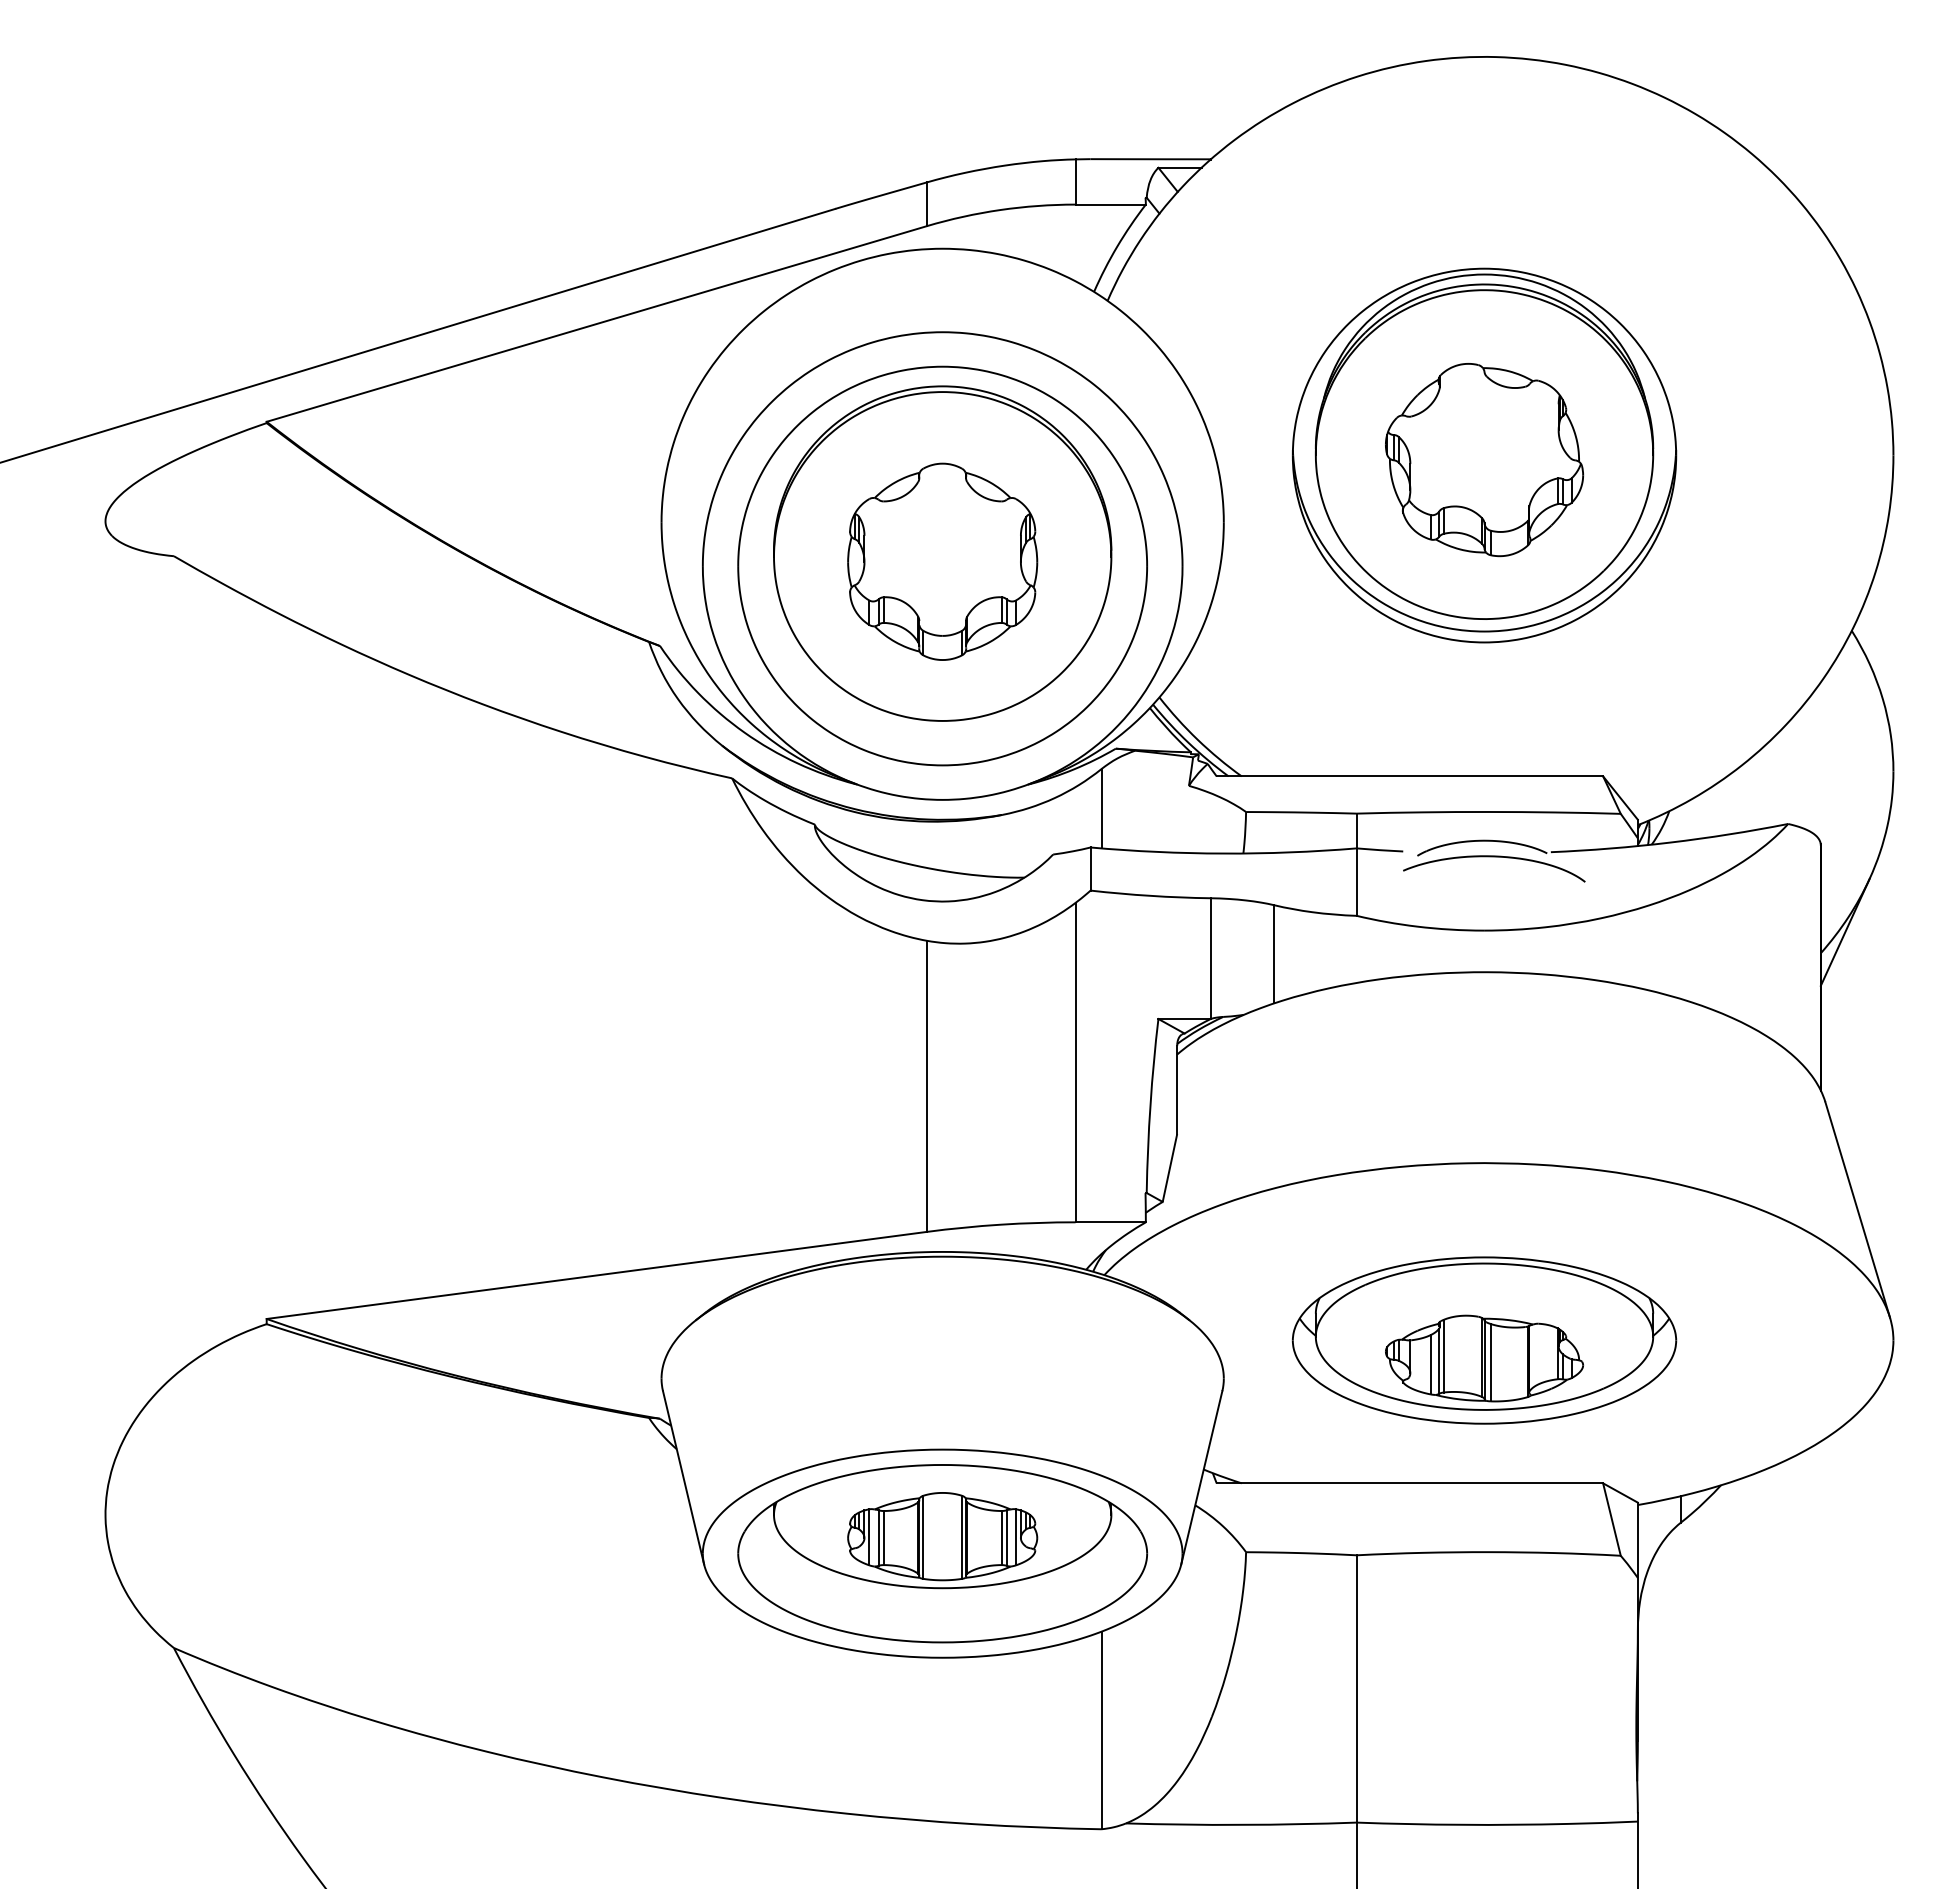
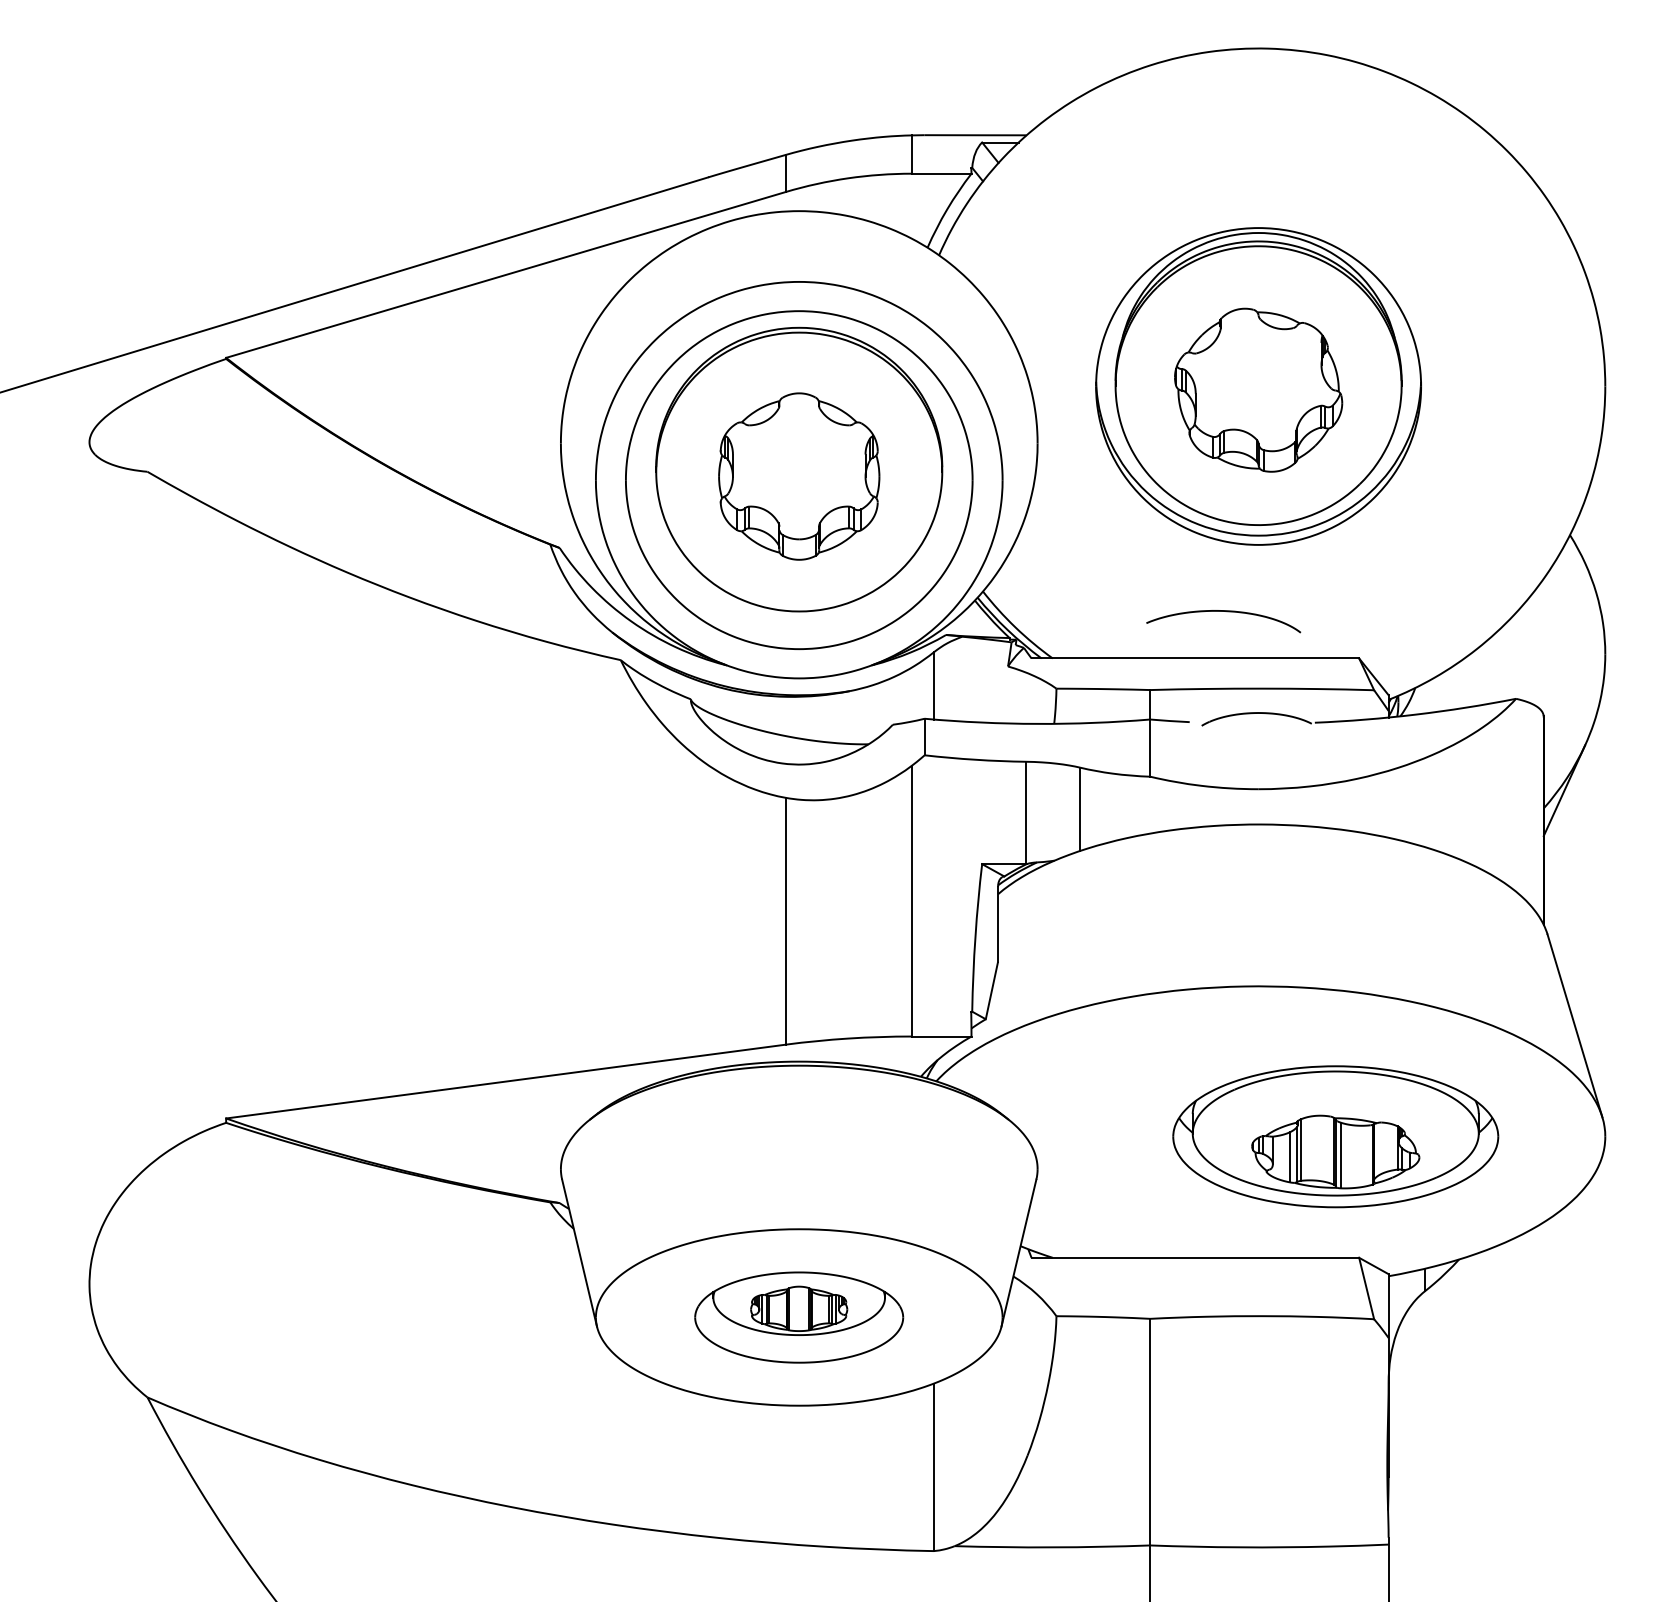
curve: (1494, 857) -> (1223, 611), moved
part: (1484, 1340) -> (1335, 1136), moved
part: (942, 1553) -> (799, 1317), size x0.6

